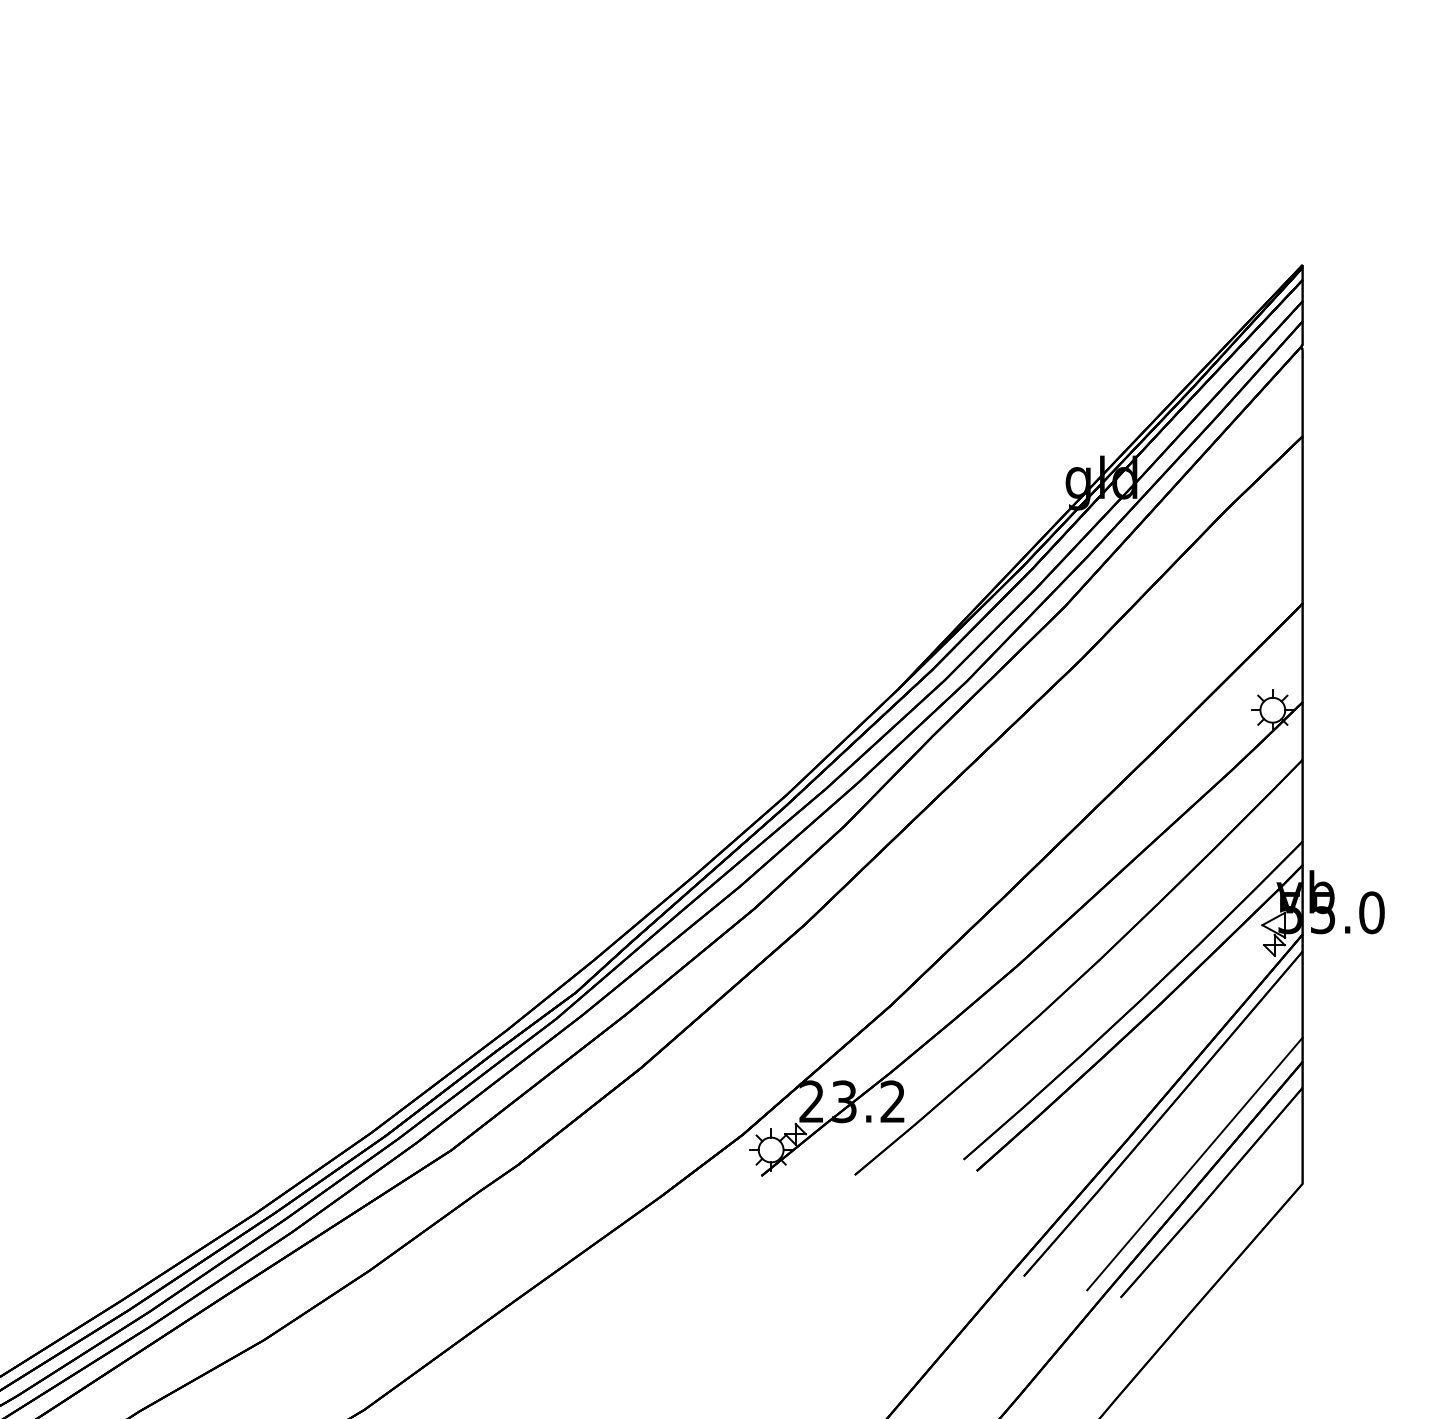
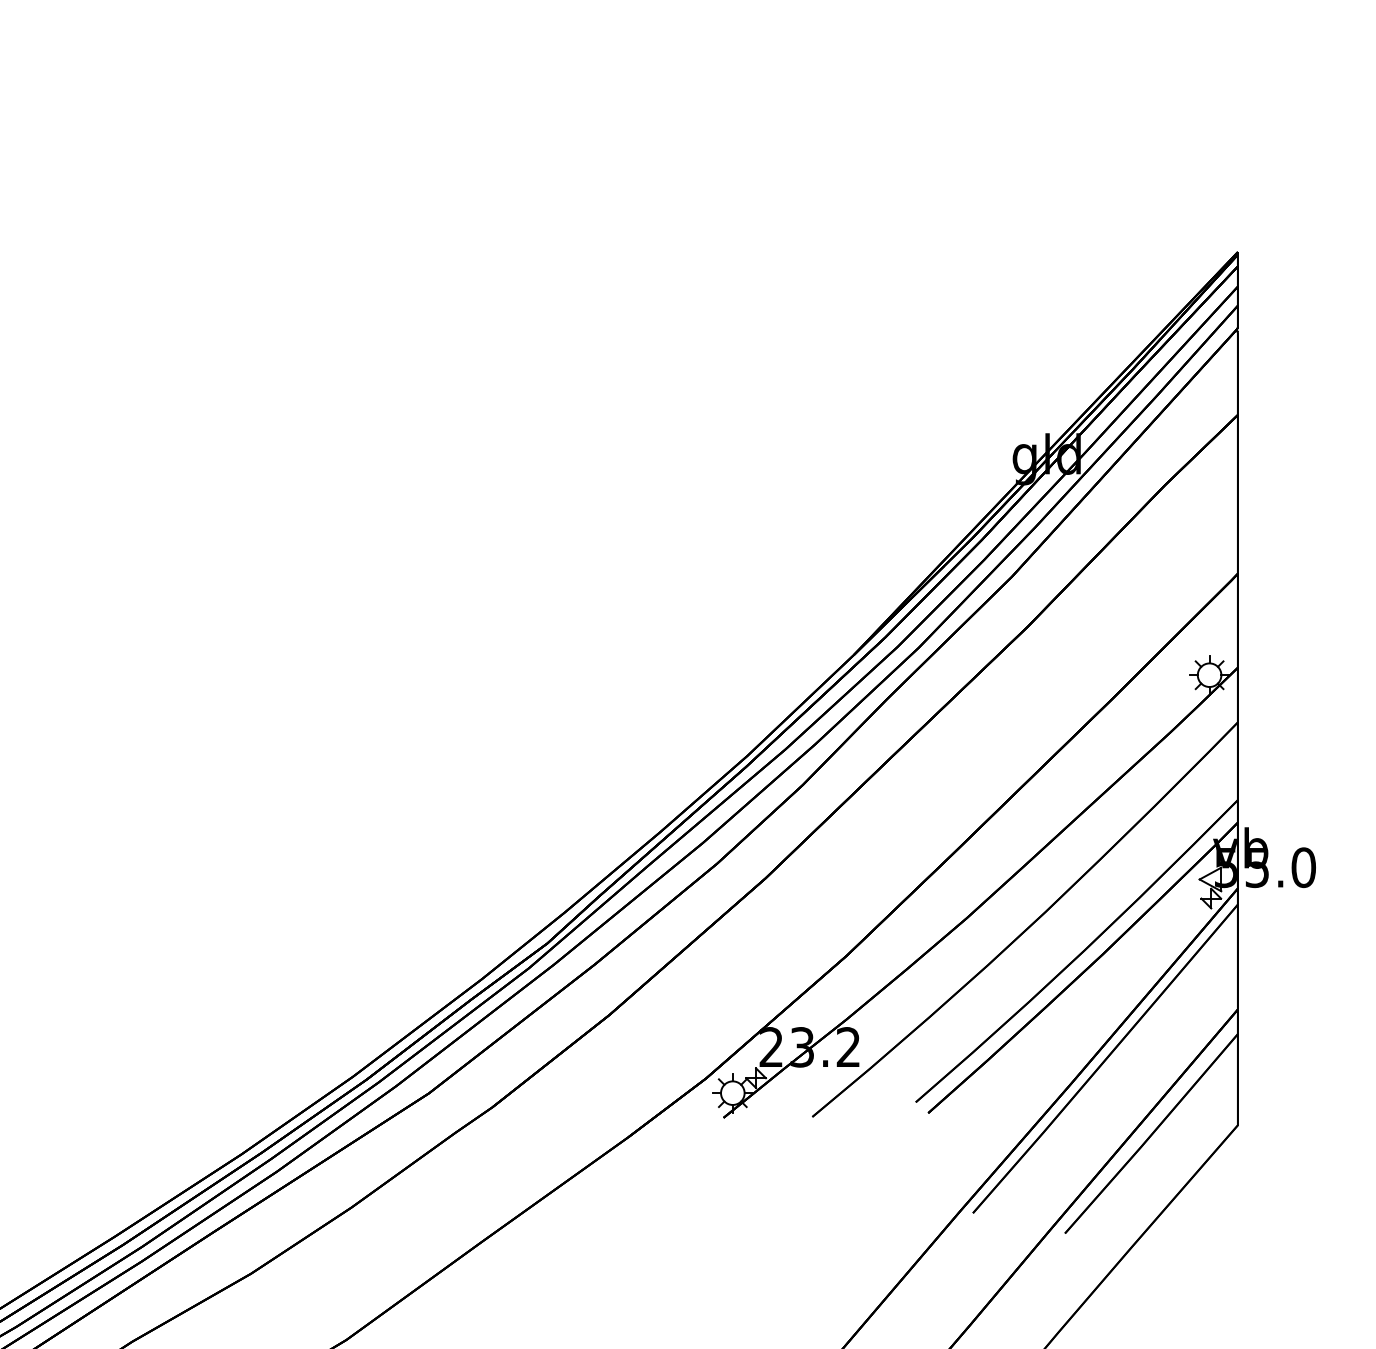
line: (1194, 1163) -> (1135, 1105), removed

